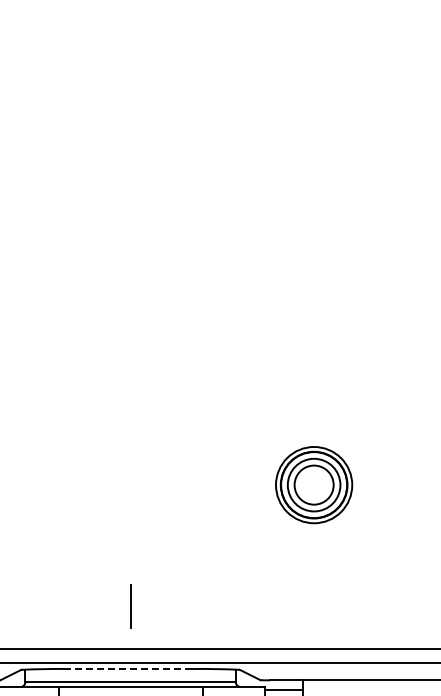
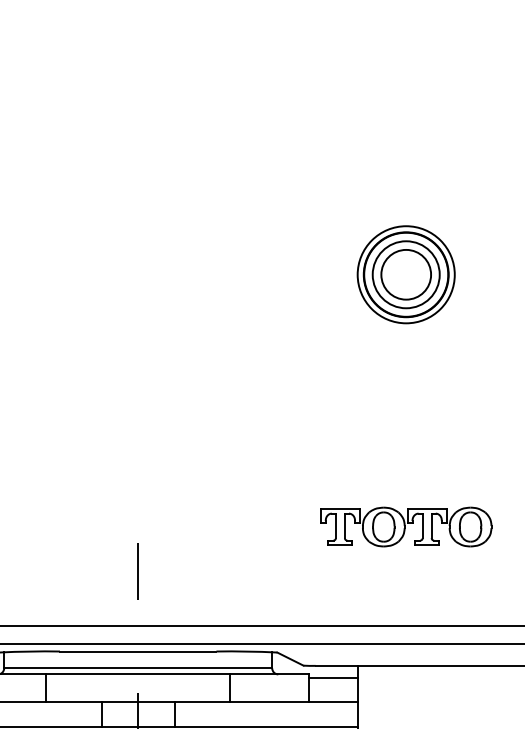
part: (314, 485) -> (406, 275), moved
part: (340, 571) -> (405, 527), added
line: (130, 669) -> (138, 652), dashed -> solid

